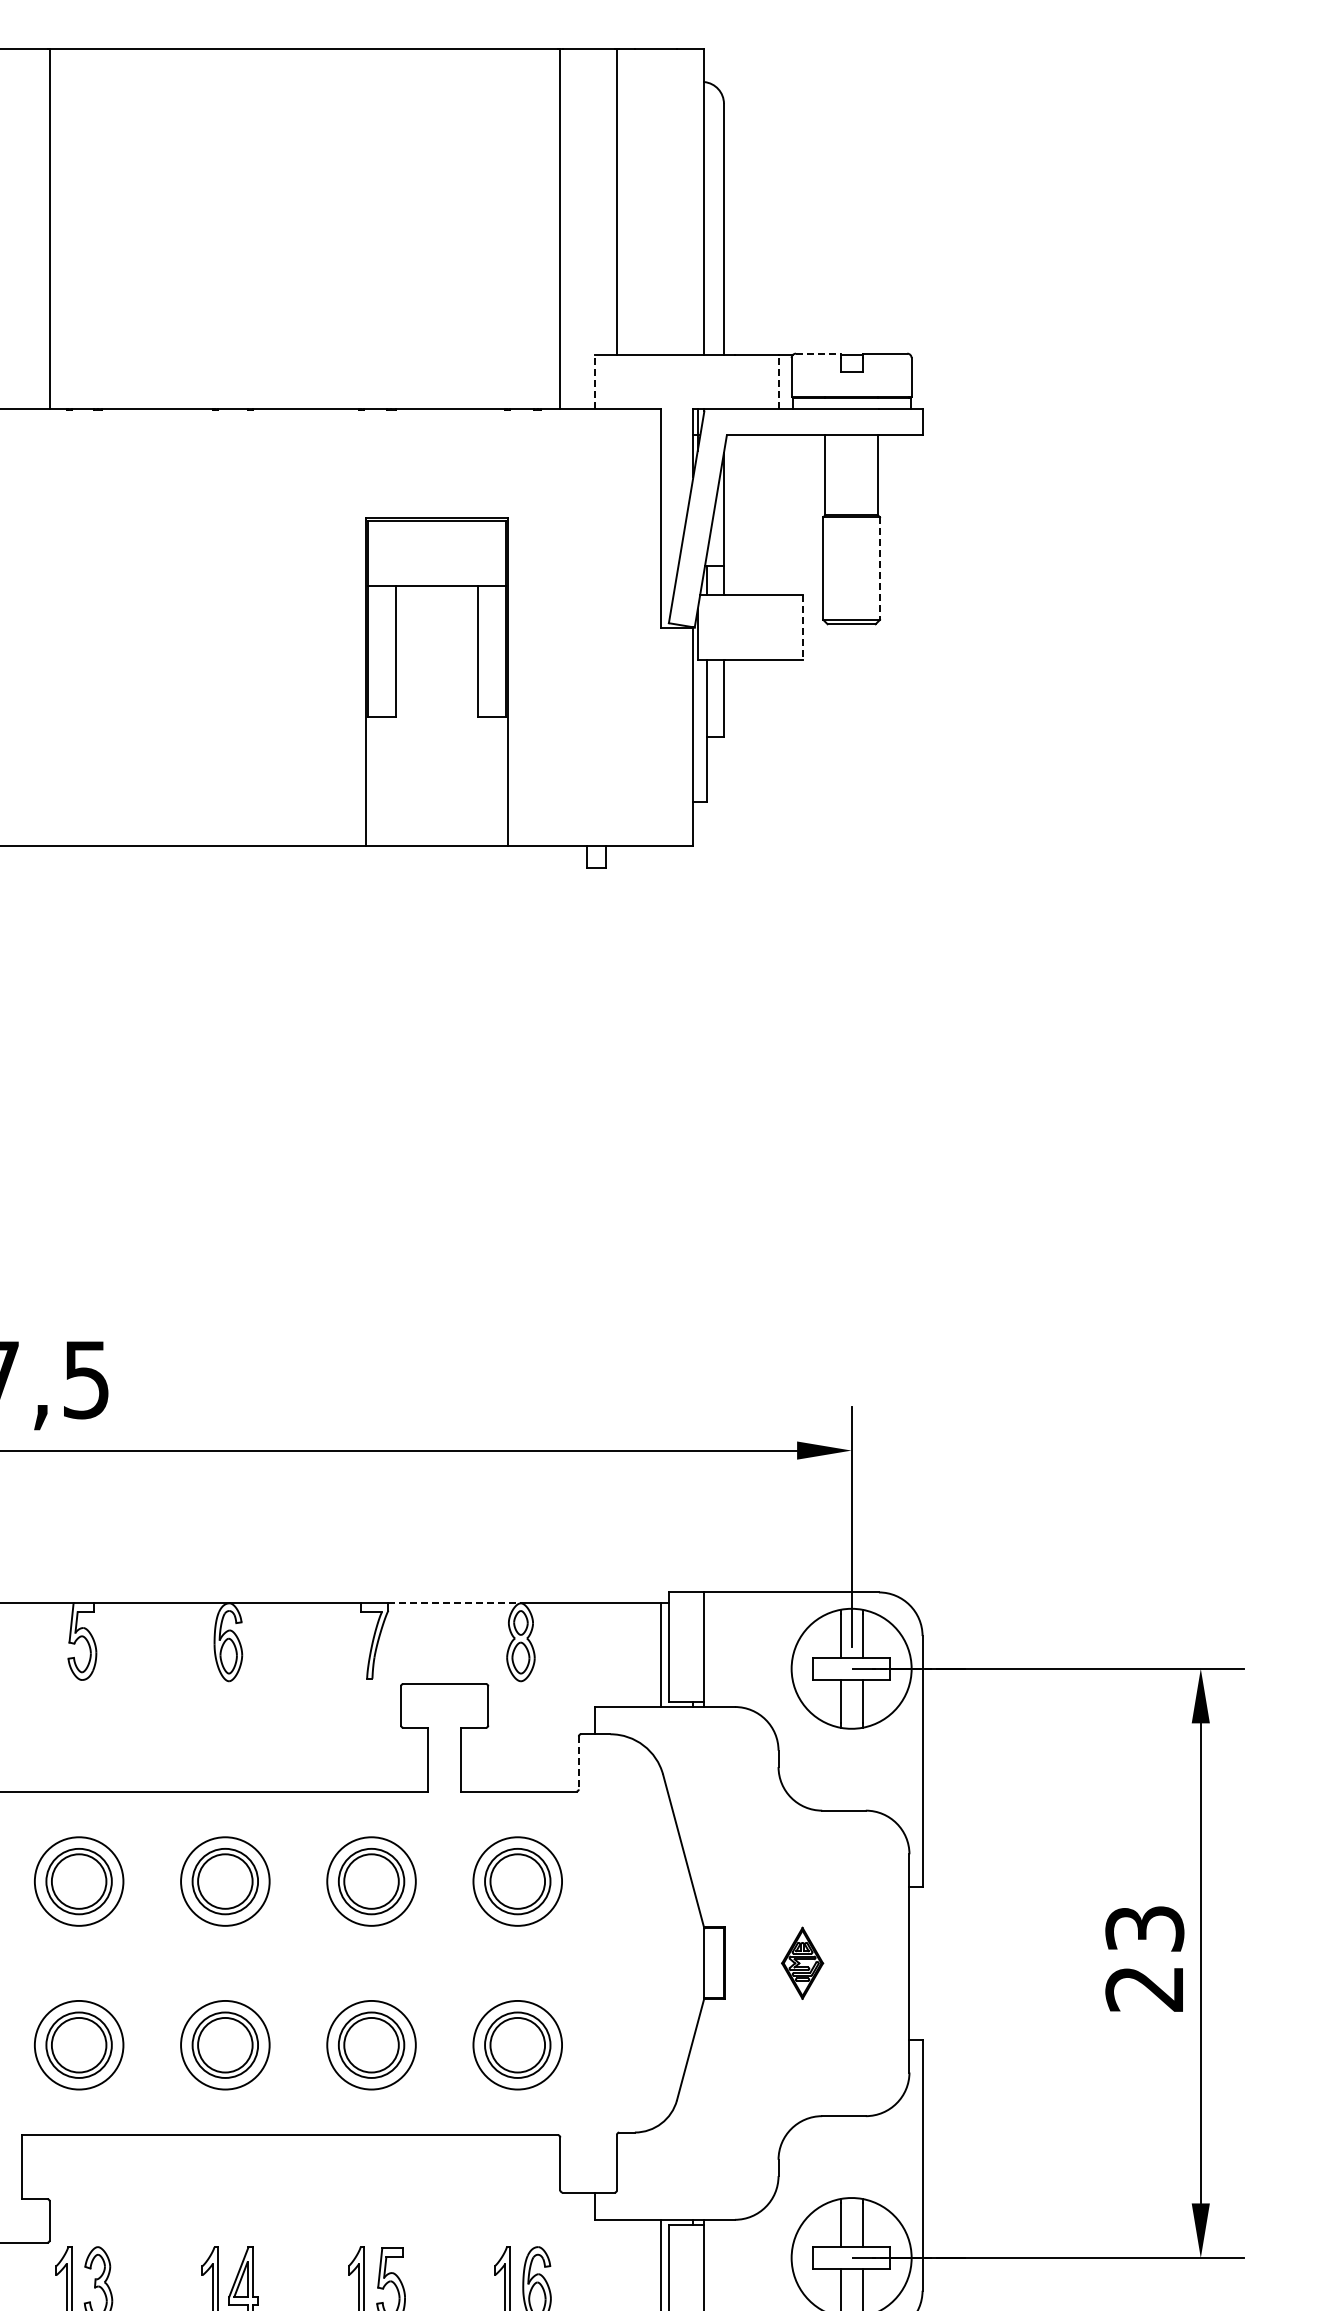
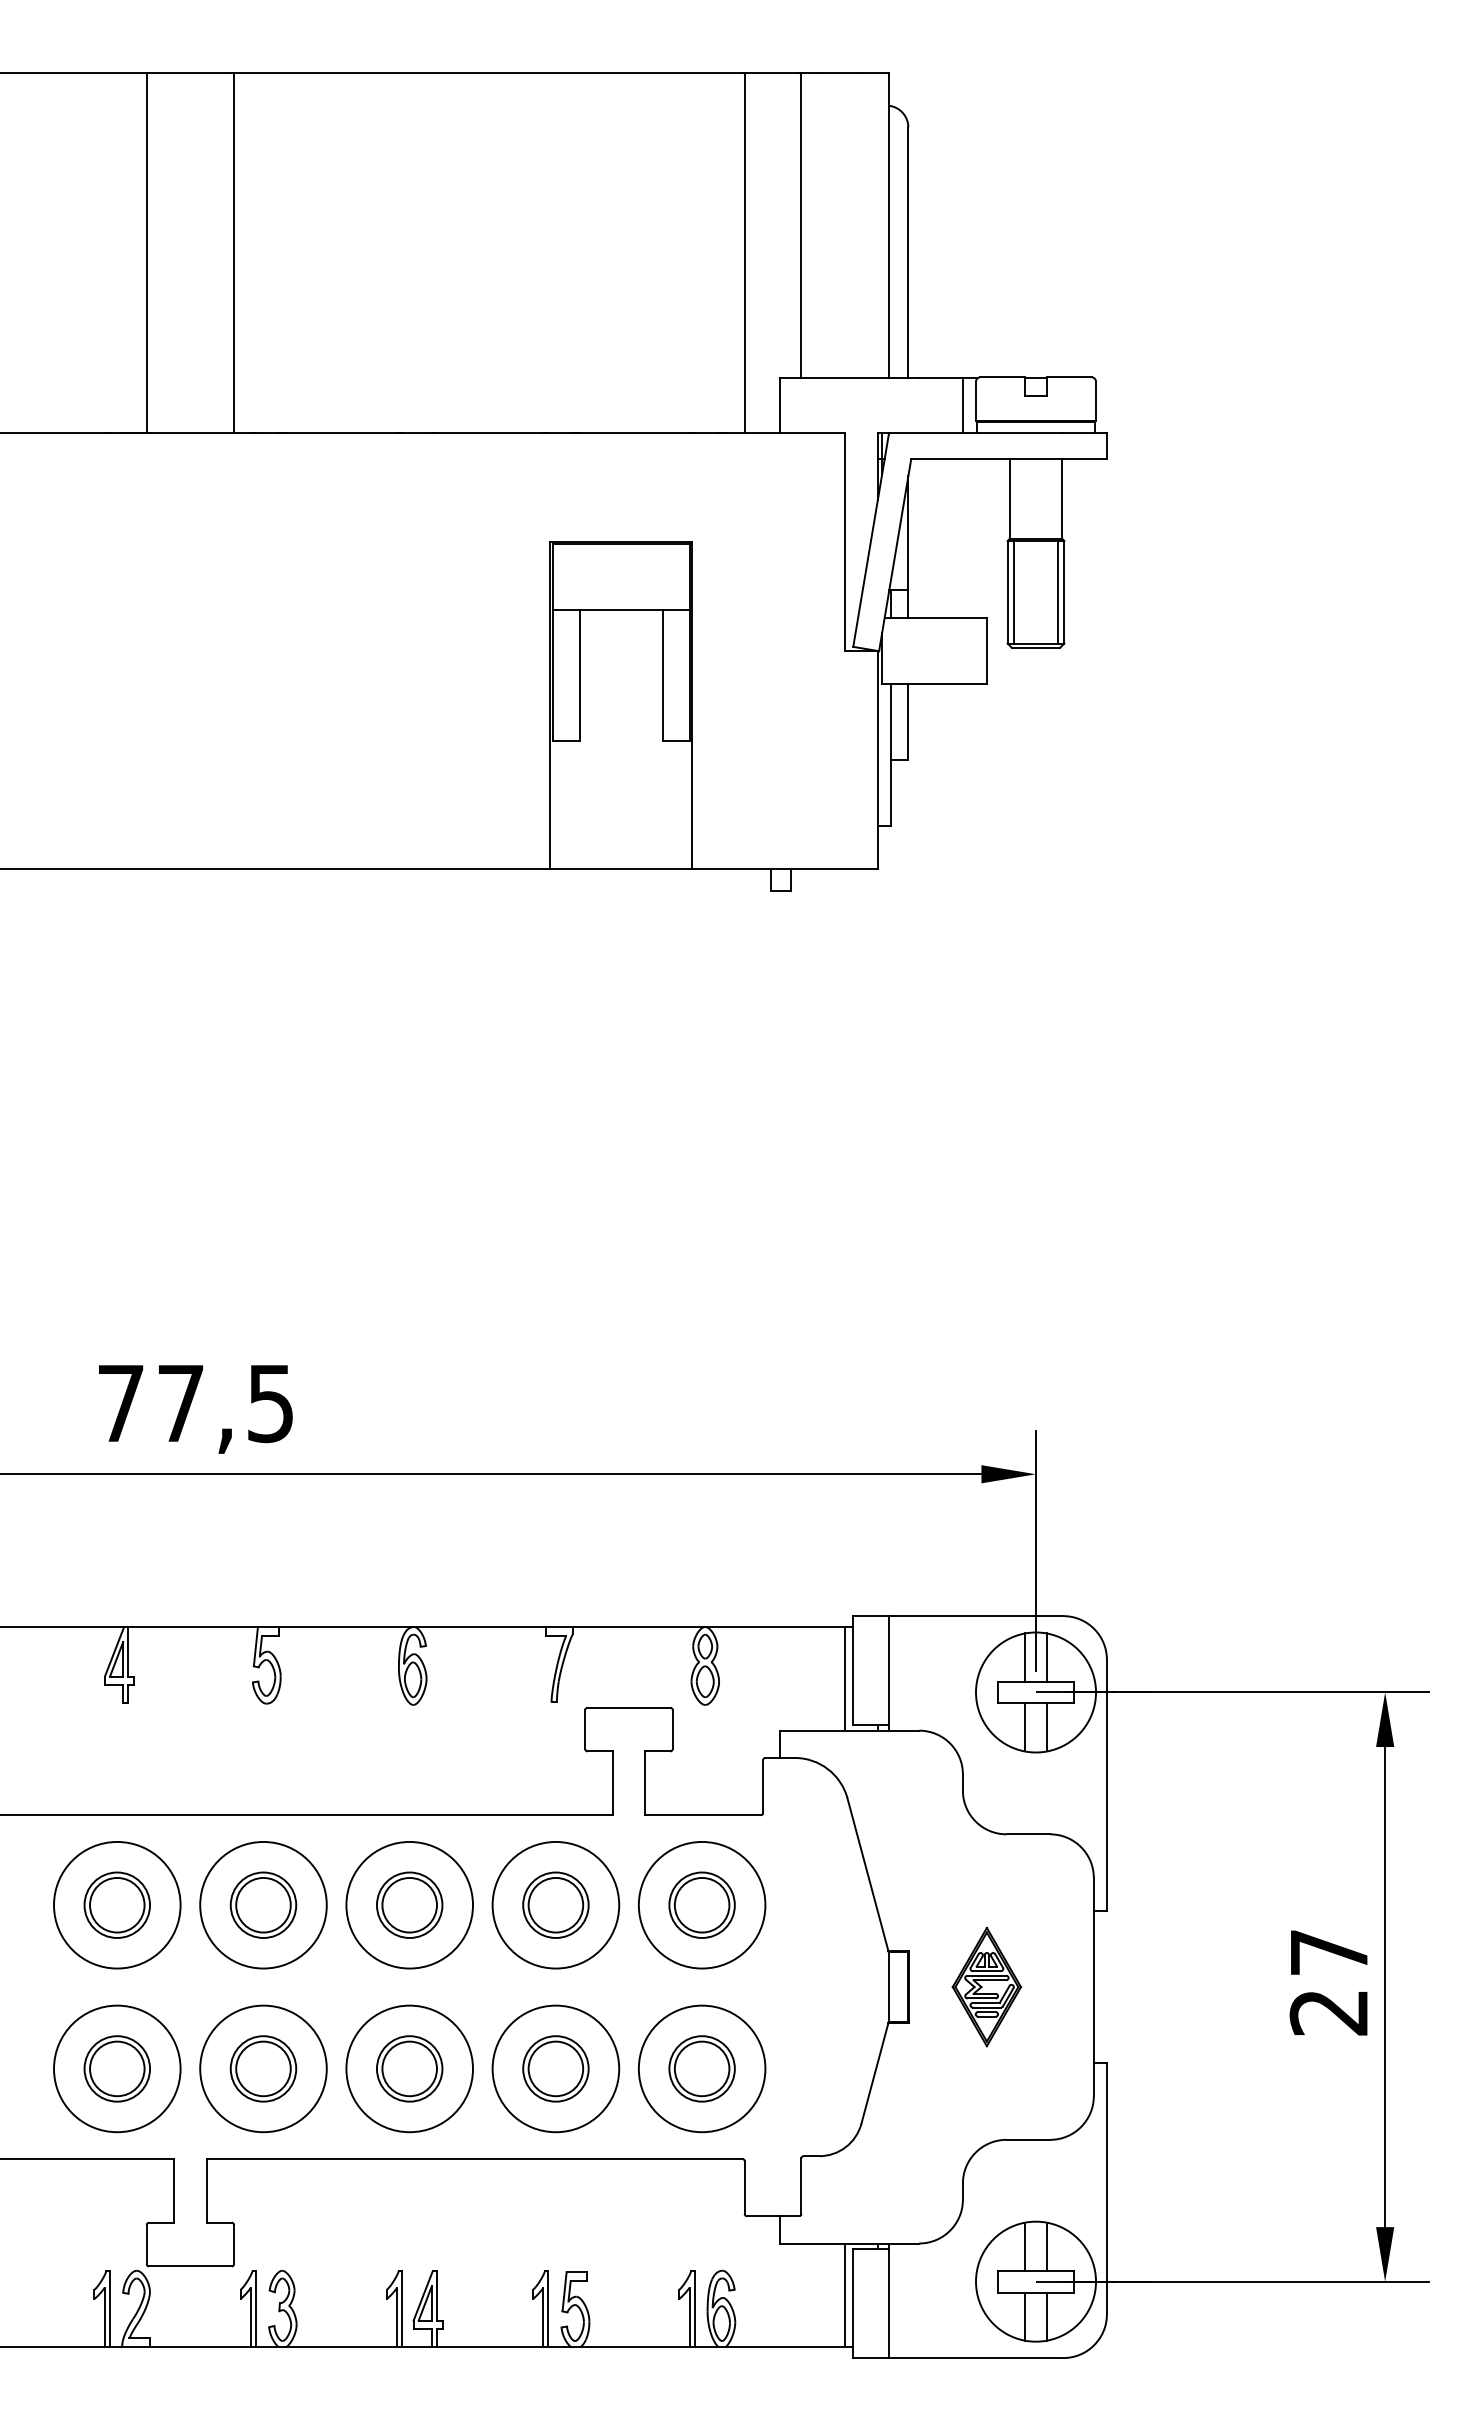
line: (819, 353) -> (1003, 377), dashed -> solid
line: (595, 381) -> (779, 405), dashed -> solid
line: (778, 381) -> (962, 405), dashed -> solid
line: (829, 568) -> (1013, 592), added
line: (874, 568) -> (1058, 592), added
line: (880, 568) -> (1064, 592), dashed -> solid
line: (802, 627) -> (986, 651), dashed -> solid
line: (455, 1603) -> (639, 1627), dashed -> solid
line: (579, 1763) -> (763, 1787), dashed -> solid
circle: (79, 1880) -> (263, 1904), size x1.43
circle: (225, 1880) -> (409, 1904), size x1.43
circle: (371, 1880) -> (555, 1904), size x1.43
circle: (517, 1880) -> (701, 1904), size x1.43
text: (1144, 1928) -> (1328, 1952), 23 -> 27
part: (802, 1962) -> (986, 1986), size x1.67
circle: (79, 2044) -> (263, 2068), size x1.43
circle: (225, 2044) -> (409, 2068), size x1.43
circle: (371, 2044) -> (555, 2068), size x1.43
circle: (517, 2044) -> (701, 2068), size x1.43

